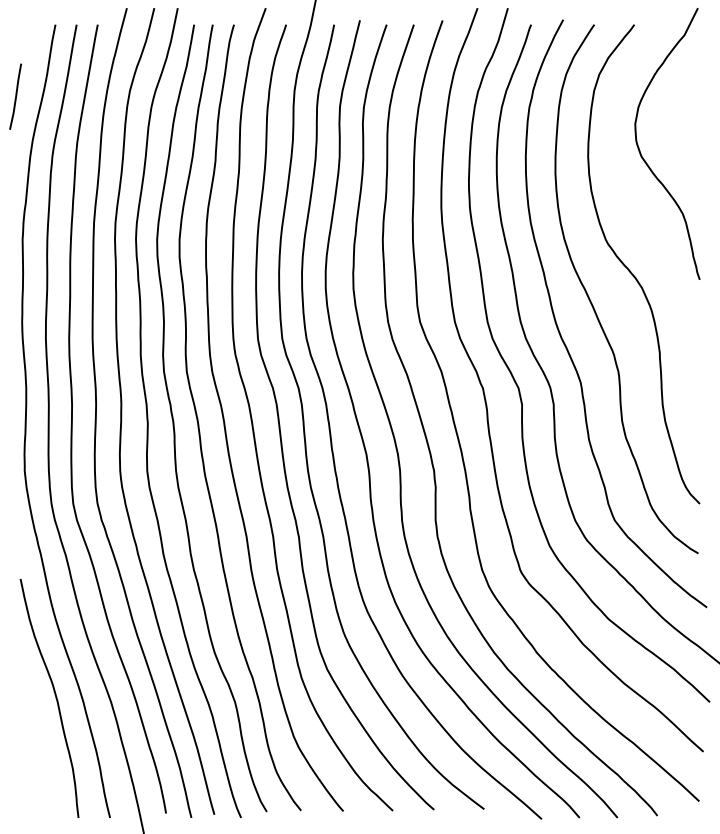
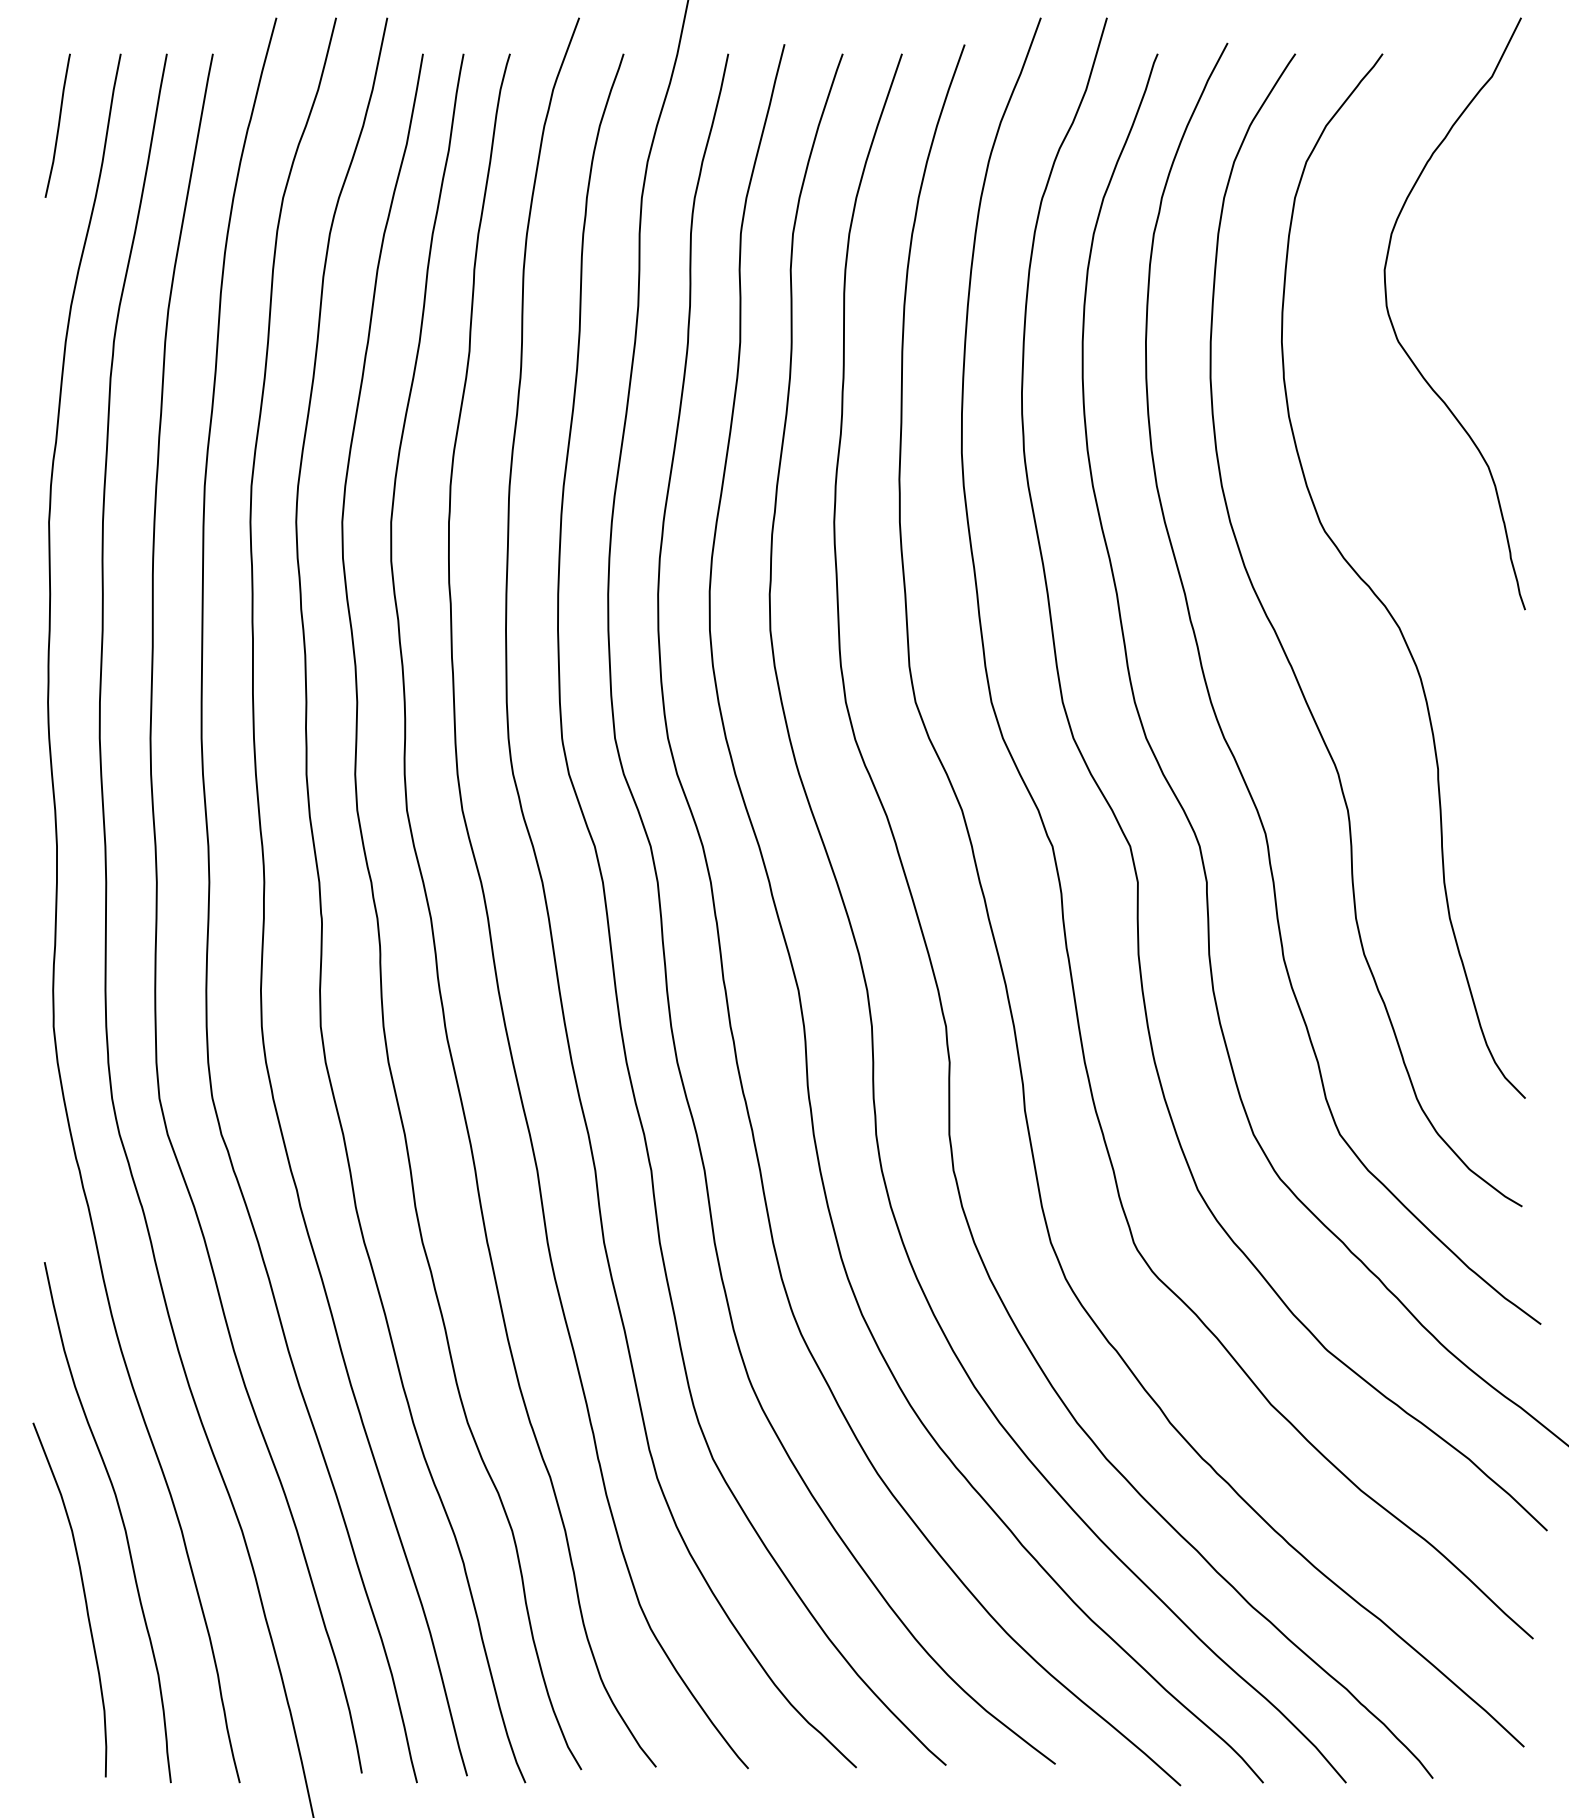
line: (15, 96) -> (57, 125), moved
curve: (37, 730) -> (81, 1592), added

